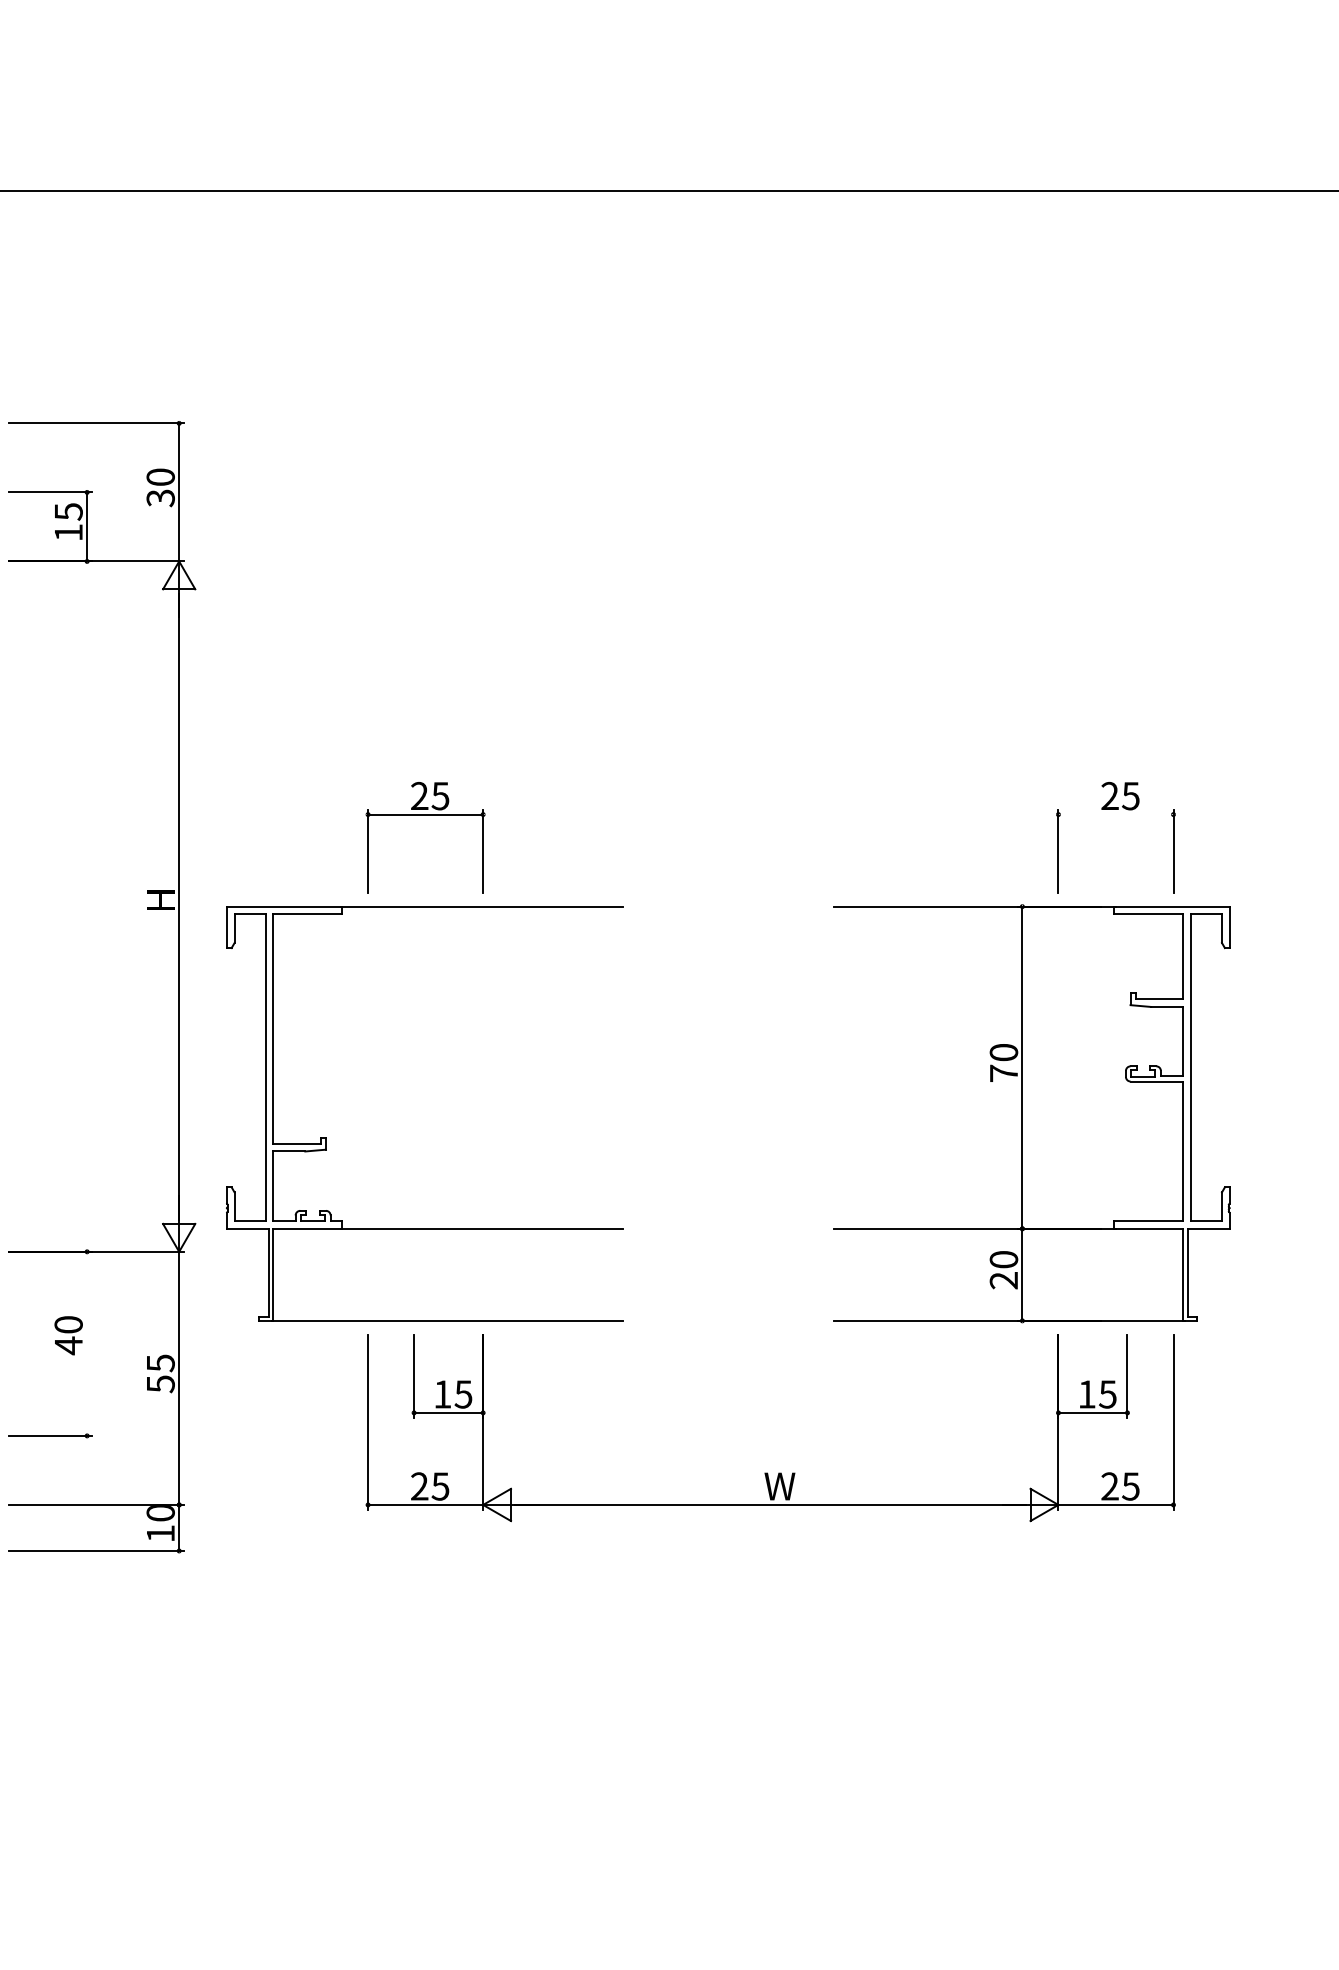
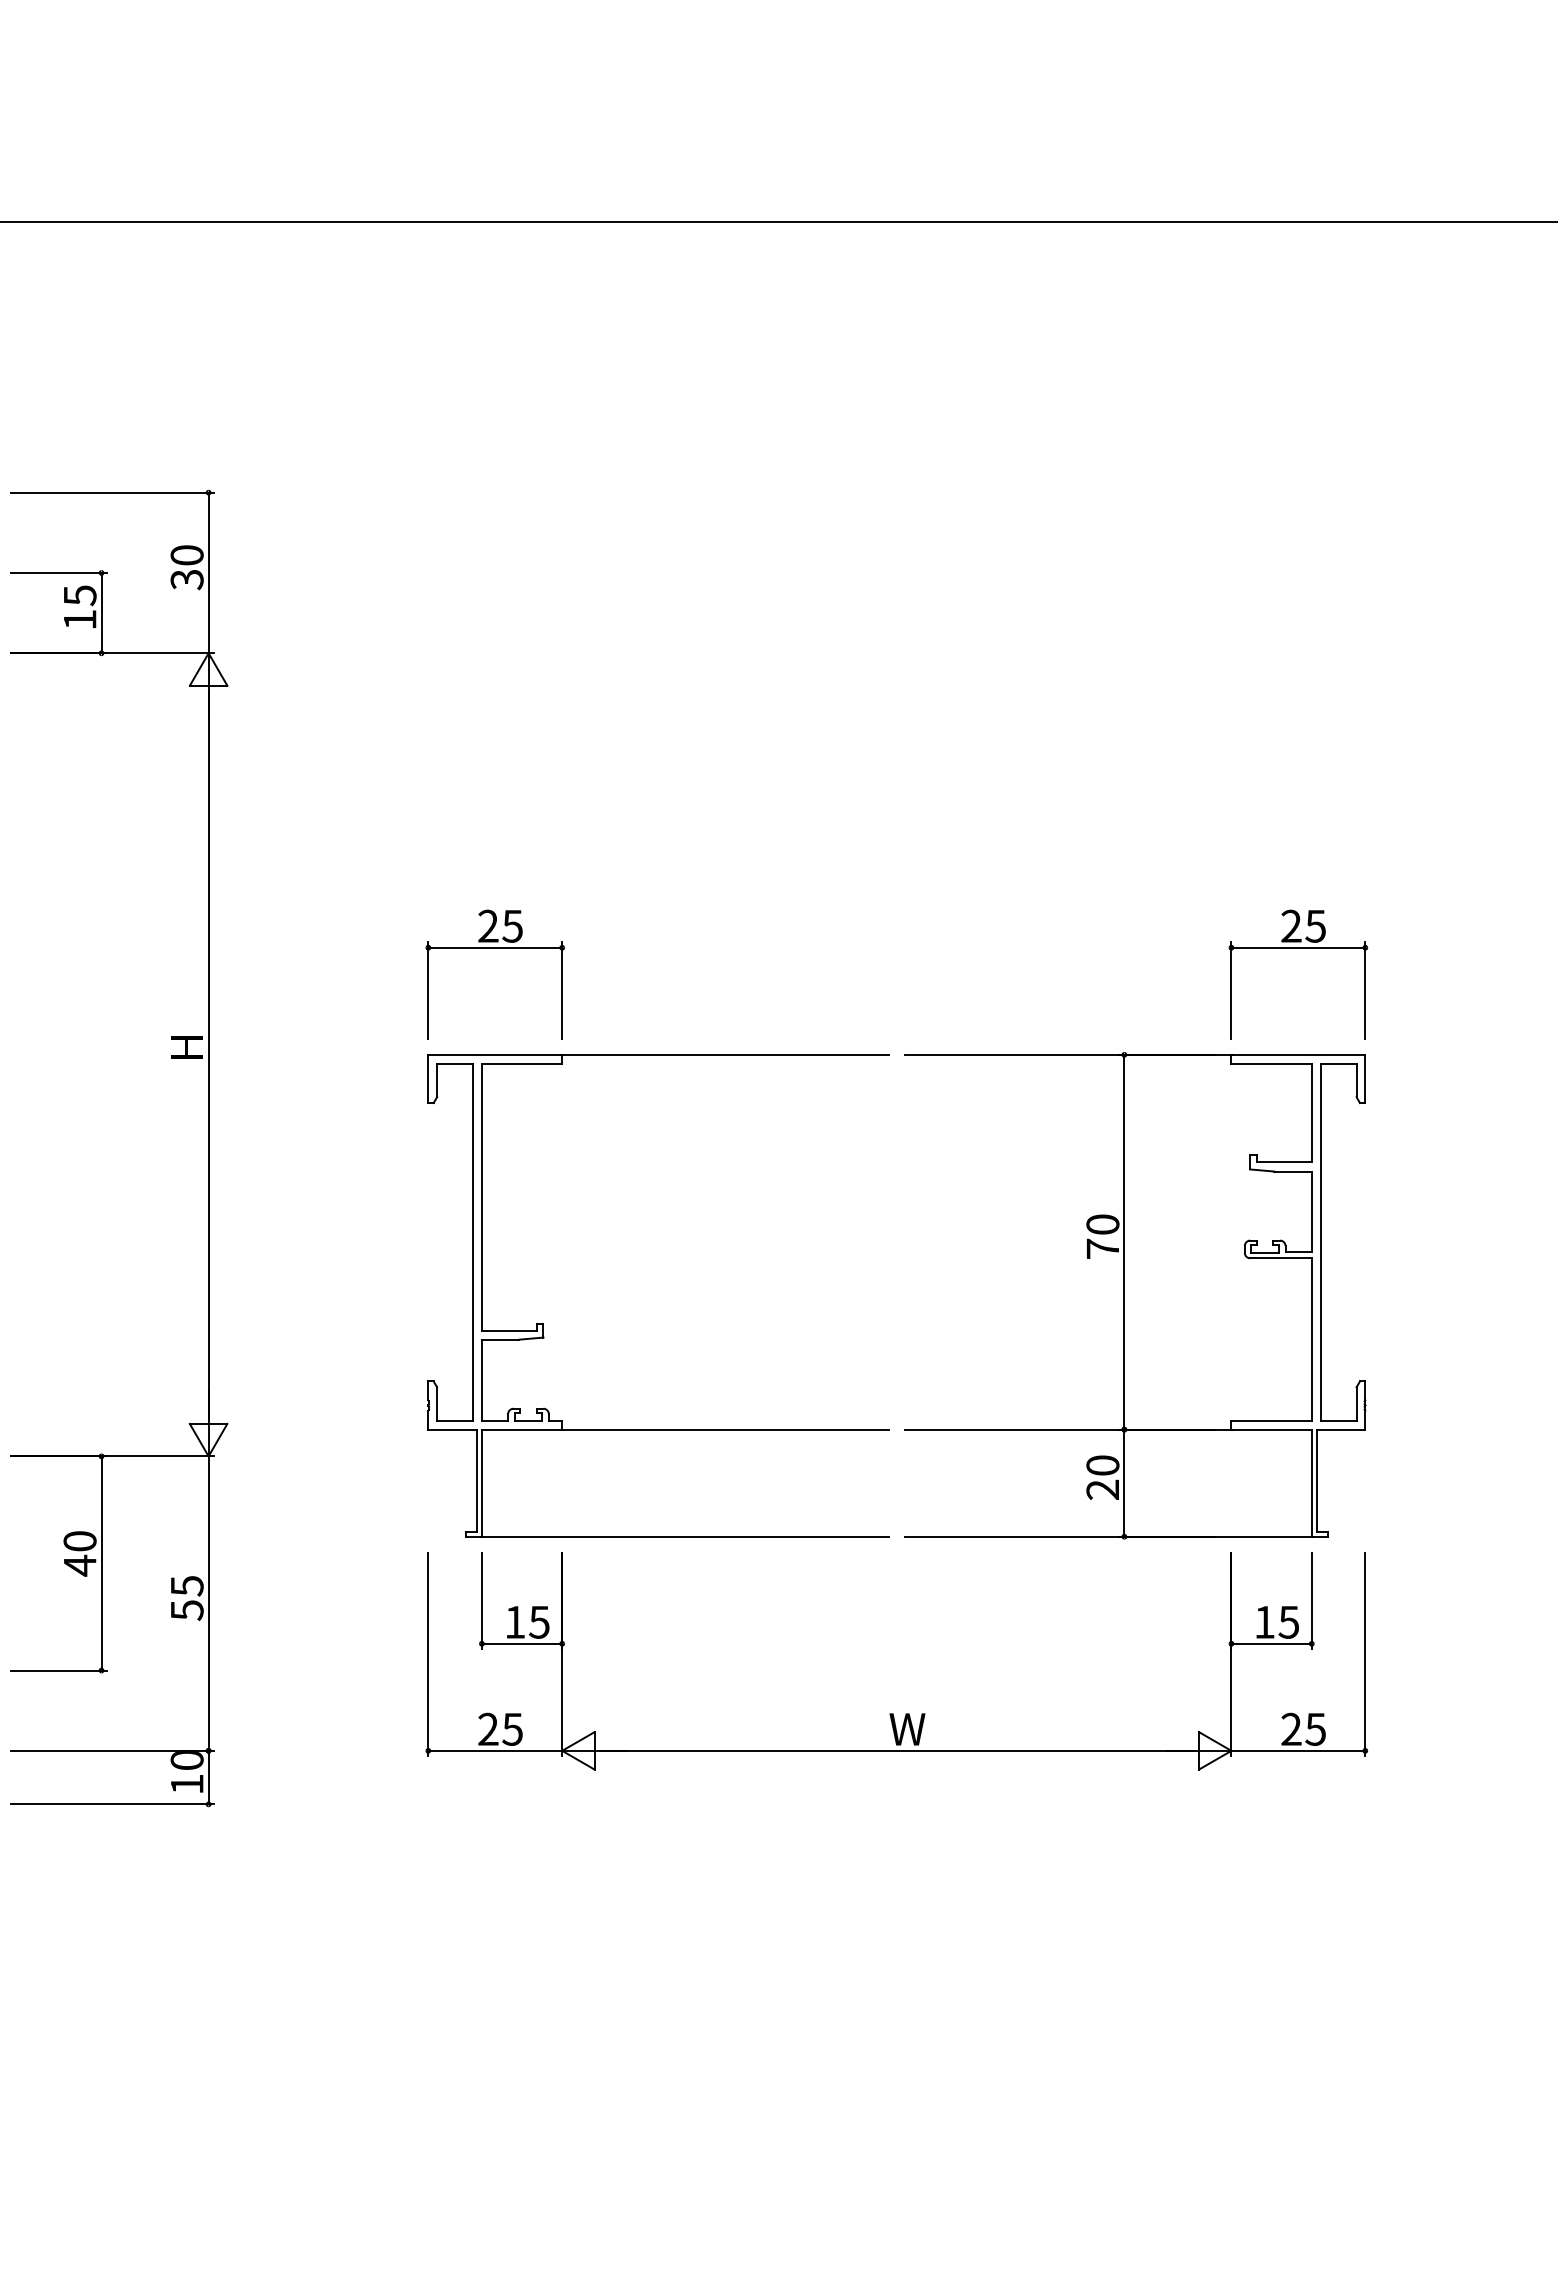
line: (1115, 814) -> (1297, 947), added
part: (1031, 1113) -> (1134, 1295), moved
part: (326, 1137) -> (544, 1323), moved
line: (87, 1343) -> (101, 1563), added

